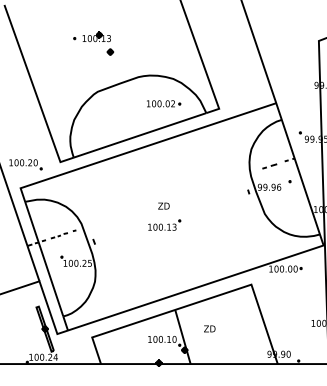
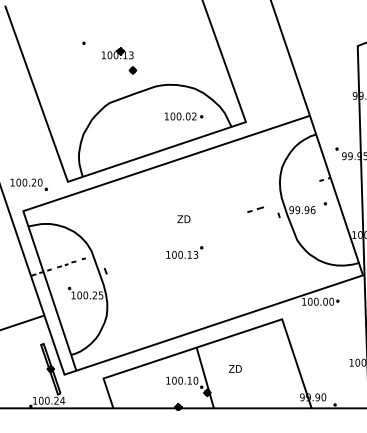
part: (98, 43) -> (119, 60), moved
part: (269, 166) -> (255, 209), moved
text: (163, 206) -> (183, 219), moved

